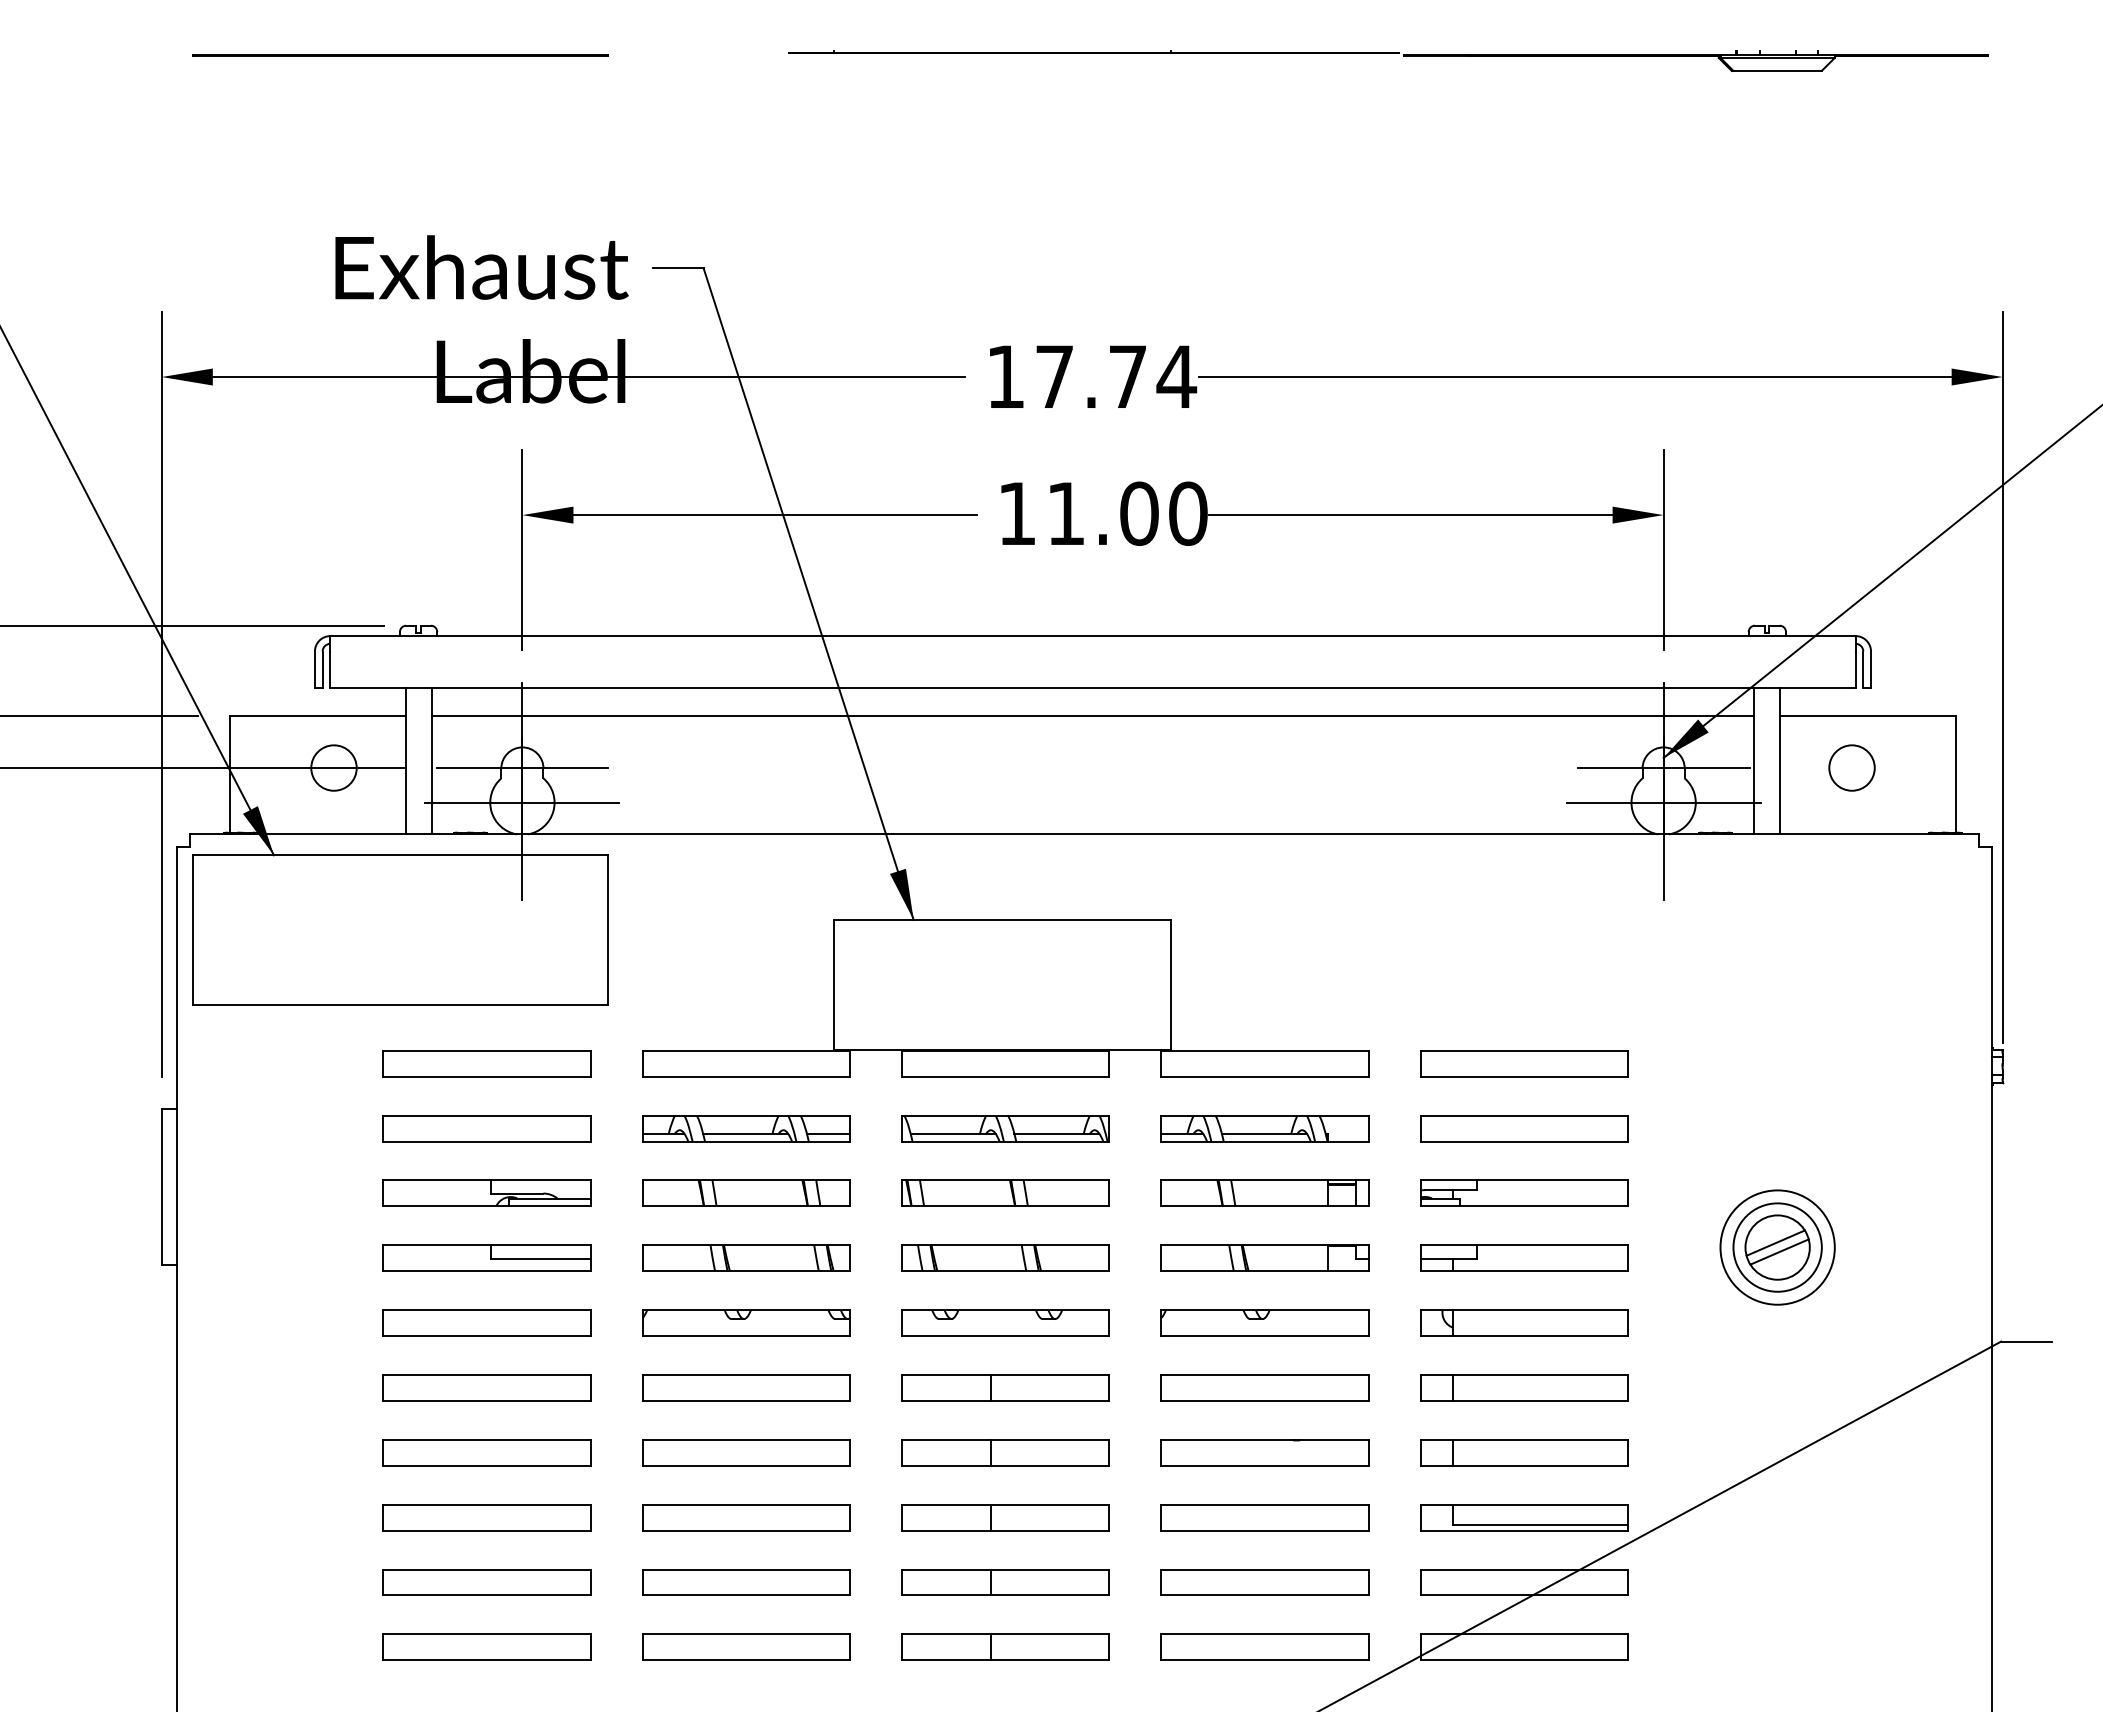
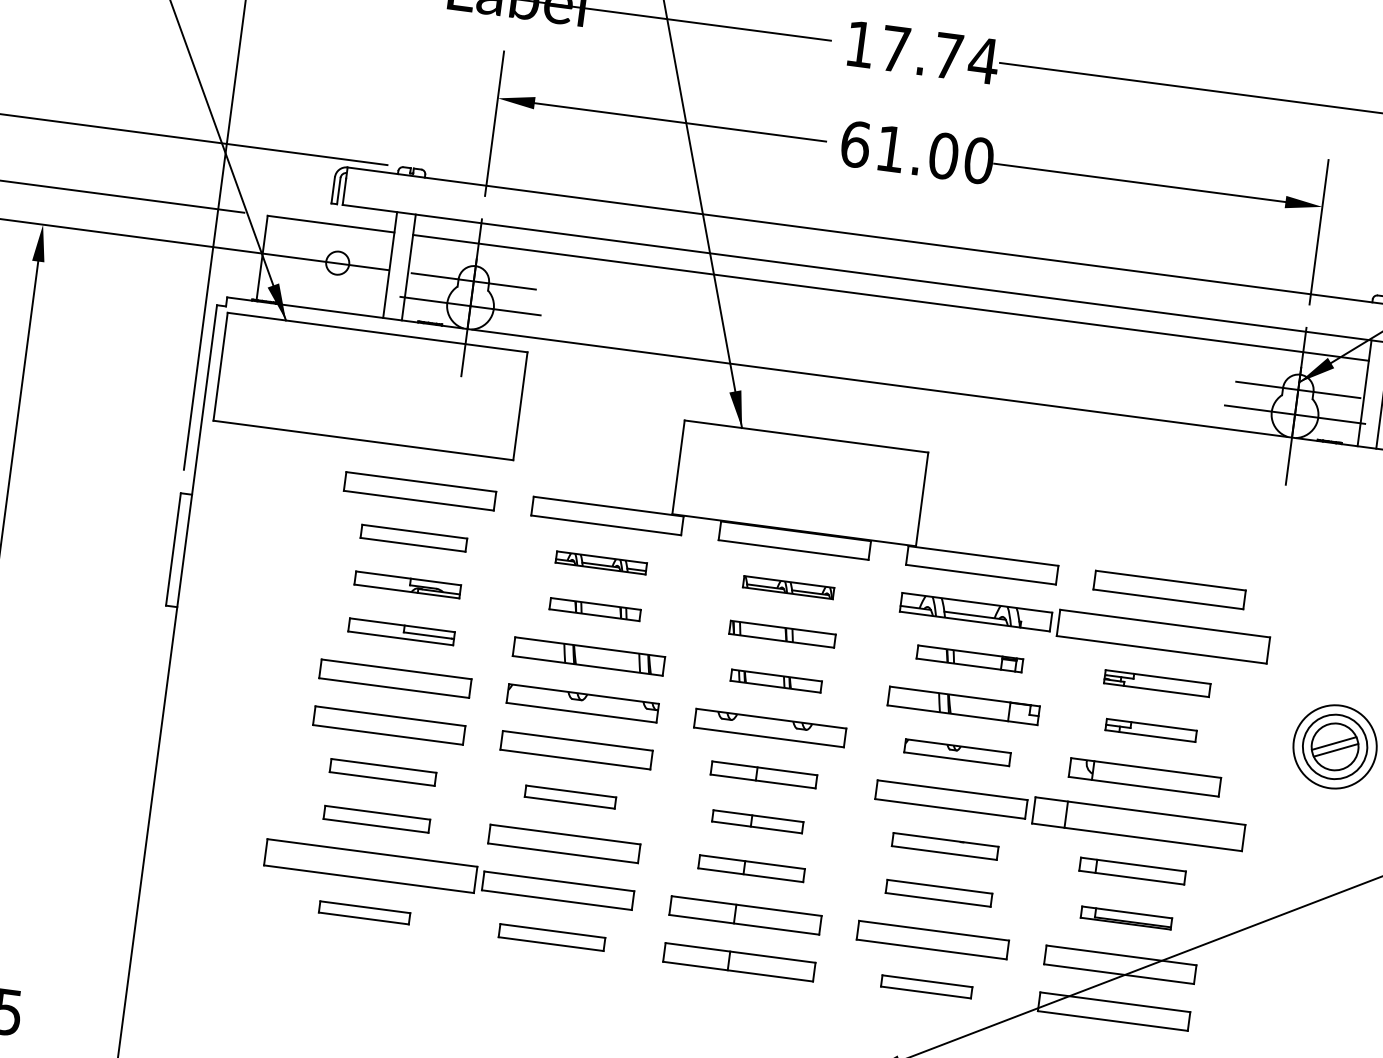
text: (1017, 513) -> (855, 144), 11.00 -> 61.00
circle: (333, 767) -> (337, 262), size x0.7
part: (486, 1128) -> (413, 538), size x0.7
part: (746, 1128) -> (601, 562), size x0.6
part: (1005, 1128) -> (788, 587), size x0.6
part: (1524, 1128) -> (1163, 636), size x1.4
part: (486, 1192) -> (407, 584), size x0.7
part: (746, 1192) -> (595, 609), size x0.6
part: (1005, 1192) -> (782, 633), size x0.7
part: (1264, 1192) -> (969, 658), size x0.7
part: (1524, 1192) -> (1157, 683), size x0.7
part: (486, 1257) -> (401, 631), size x0.7
part: (1005, 1257) -> (776, 680), size x0.6
part: (1524, 1257) -> (1151, 730), size x0.6
part: (1264, 1322) -> (957, 752), size x0.7
part: (1005, 1387) -> (763, 774), size x0.7
part: (1524, 1387) -> (1138, 823), size x1.4
part: (486, 1452) -> (382, 772), size x0.7
part: (746, 1452) -> (570, 796), size x0.6
part: (1005, 1452) -> (757, 821), size x0.6
part: (1264, 1452) -> (944, 846), size x0.7
part: (1524, 1452) -> (1132, 870), size x0.7
part: (486, 1517) -> (376, 819), size x0.7
part: (1005, 1517) -> (751, 868), size x0.7
part: (1264, 1517) -> (938, 893), size x0.7
part: (1524, 1517) -> (1126, 917), size x0.6
part: (486, 1582) -> (370, 866), size x1.4
part: (486, 1646) -> (364, 912), size x0.6
part: (746, 1646) -> (552, 937), size x0.7
part: (1264, 1646) -> (926, 986), size x0.6

